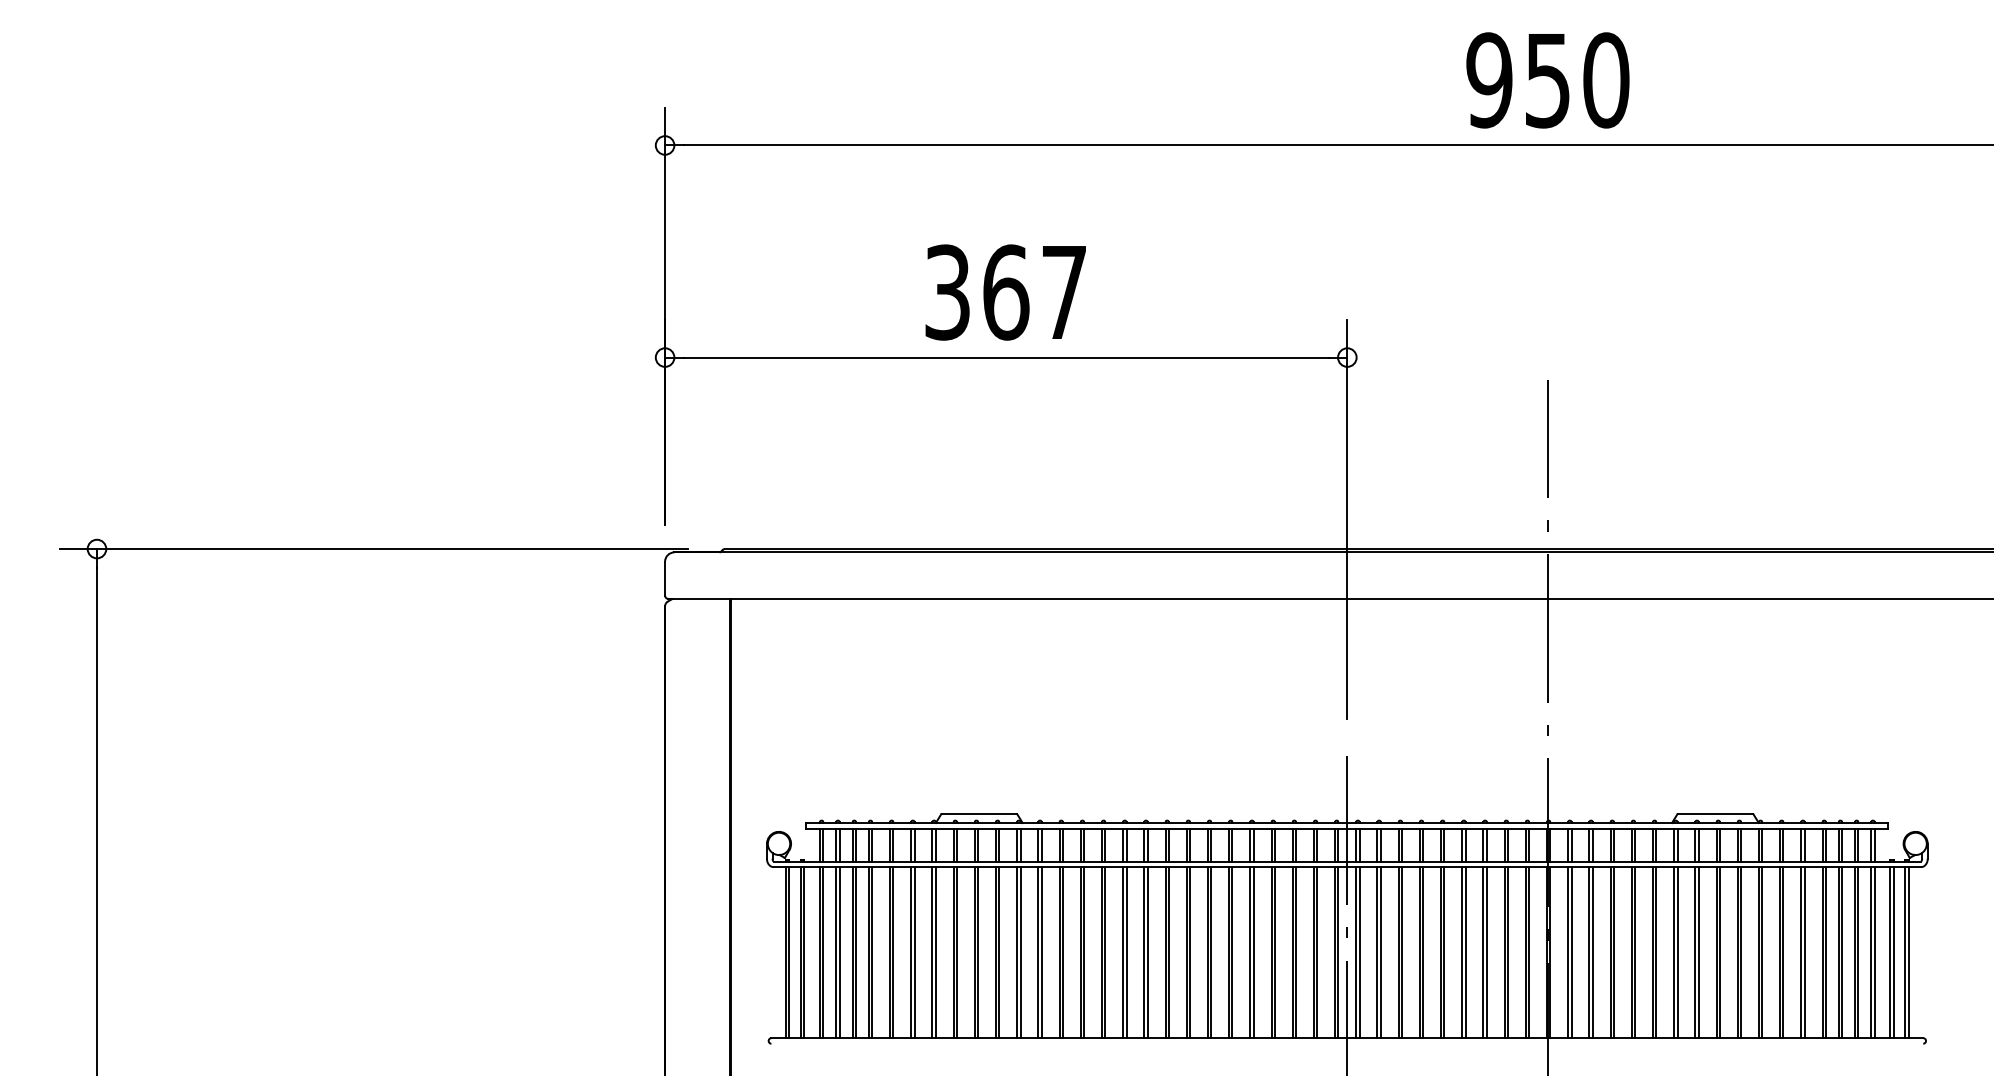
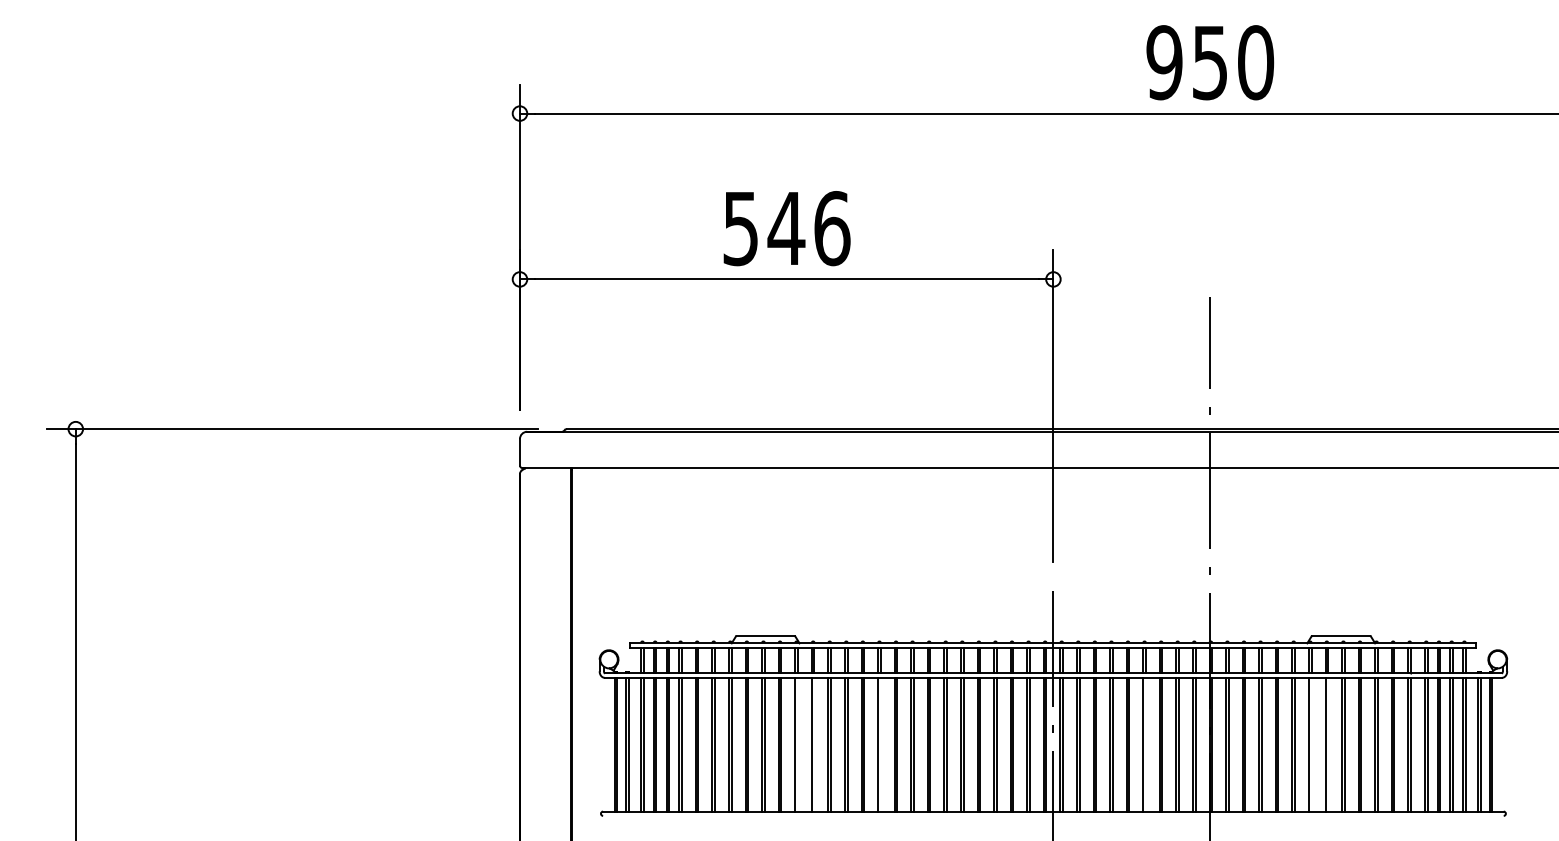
text: (1006, 292) -> (786, 228), 367 -> 546
line: (1020, 952) -> (797, 744), removed
line: (1041, 952) -> (814, 744), removed
line: (1126, 952) -> (880, 744), removed
line: (1465, 952) -> (1145, 744), removed
line: (1677, 952) -> (1311, 744), removed
line: (1698, 952) -> (1328, 744), removed

